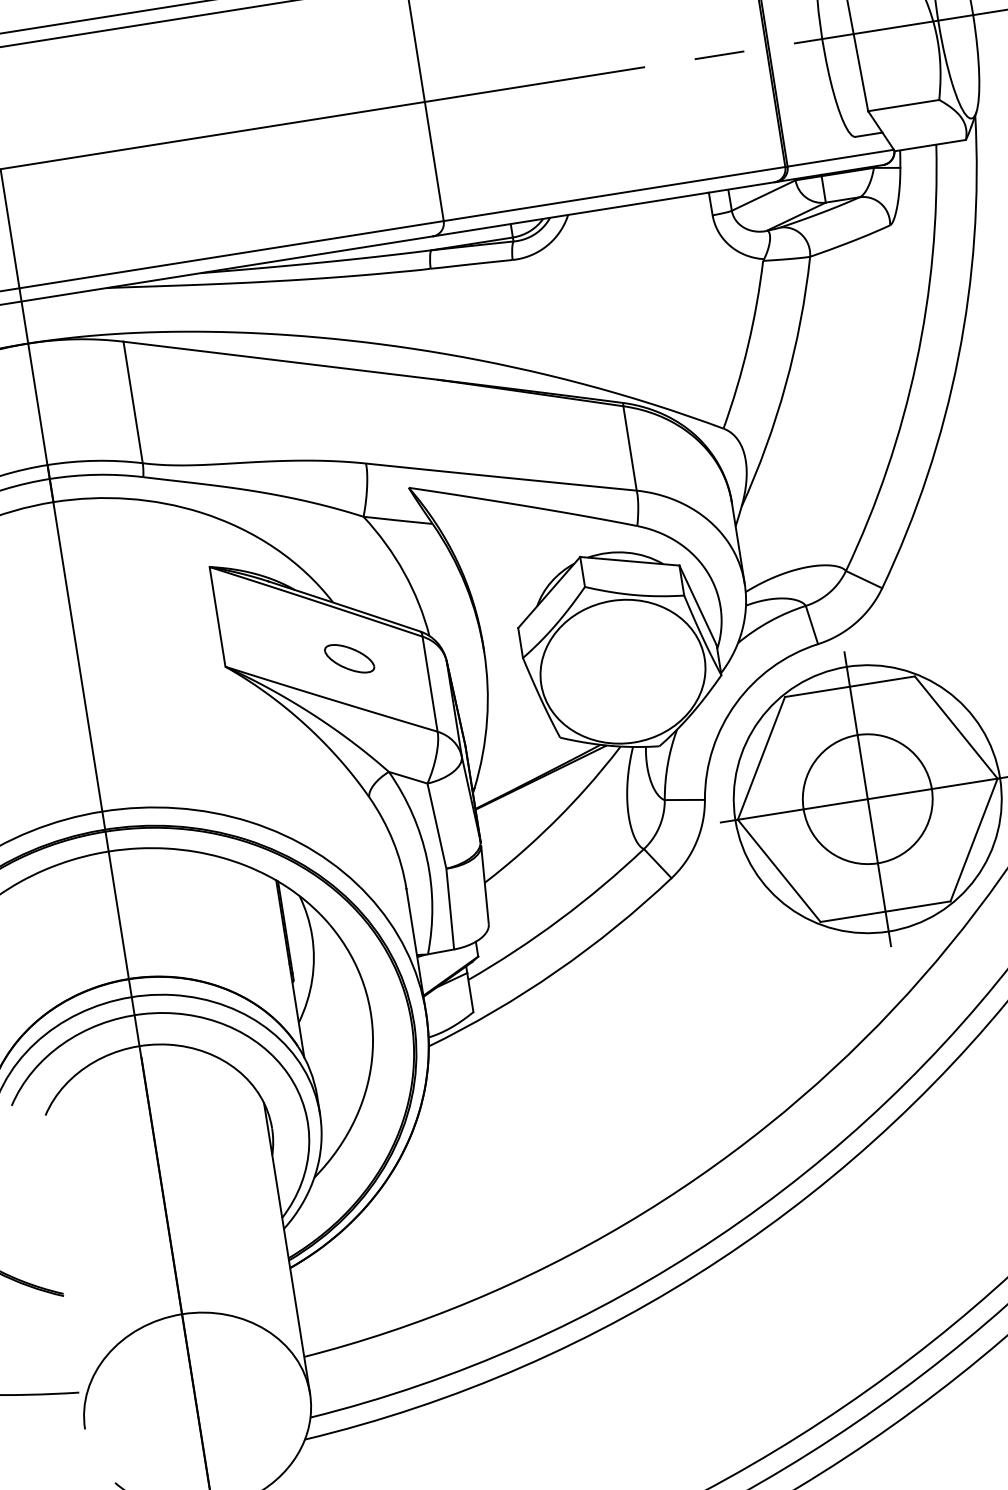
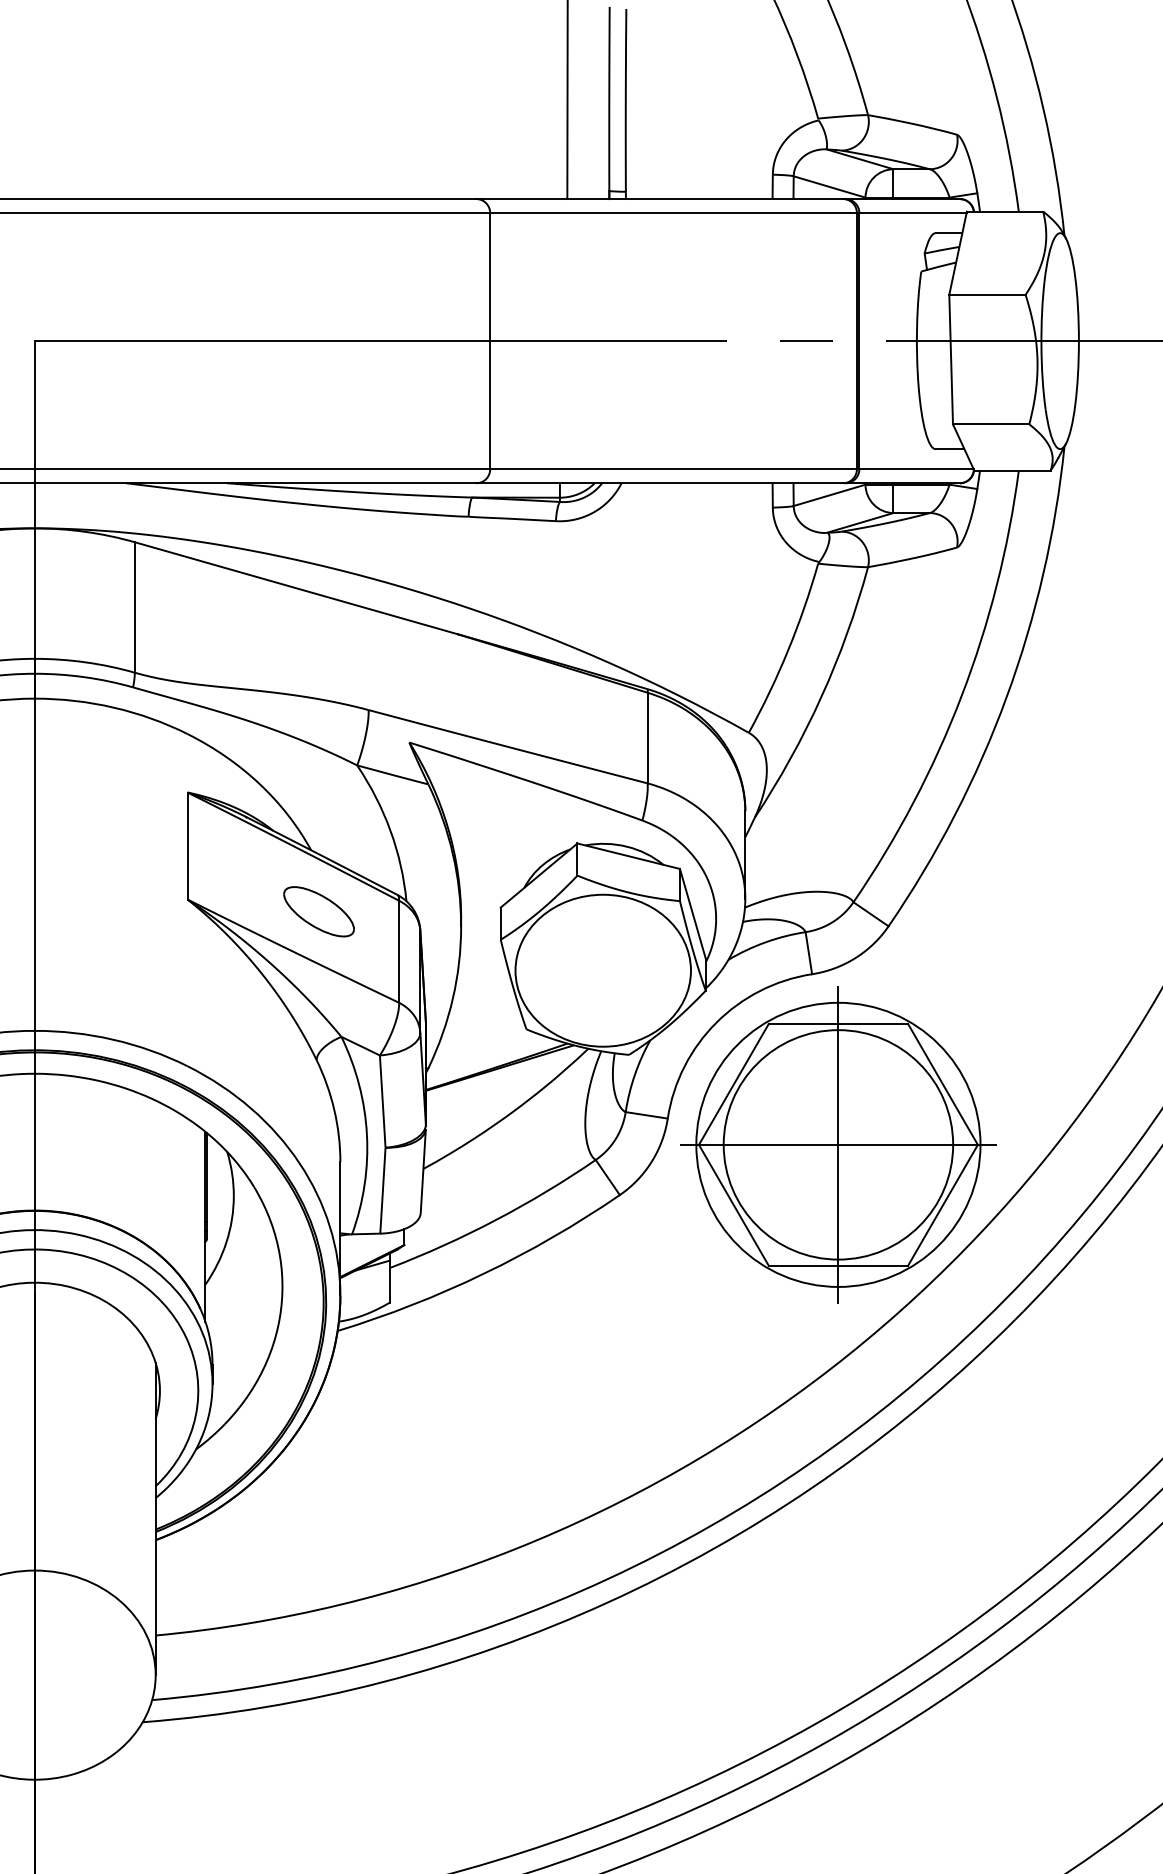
part: (349, 658) -> (318, 911), size x1.43
circle: (867, 798) -> (838, 1144), size x1.67

